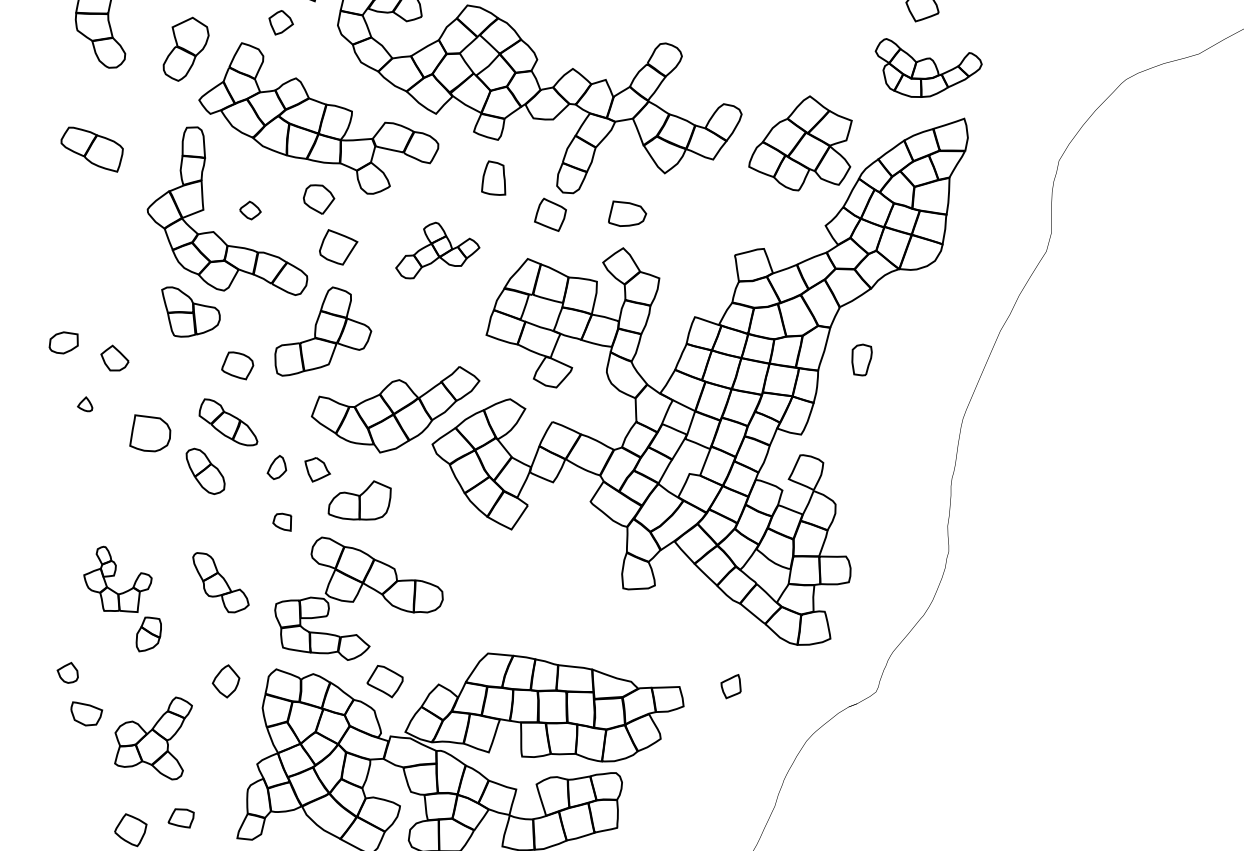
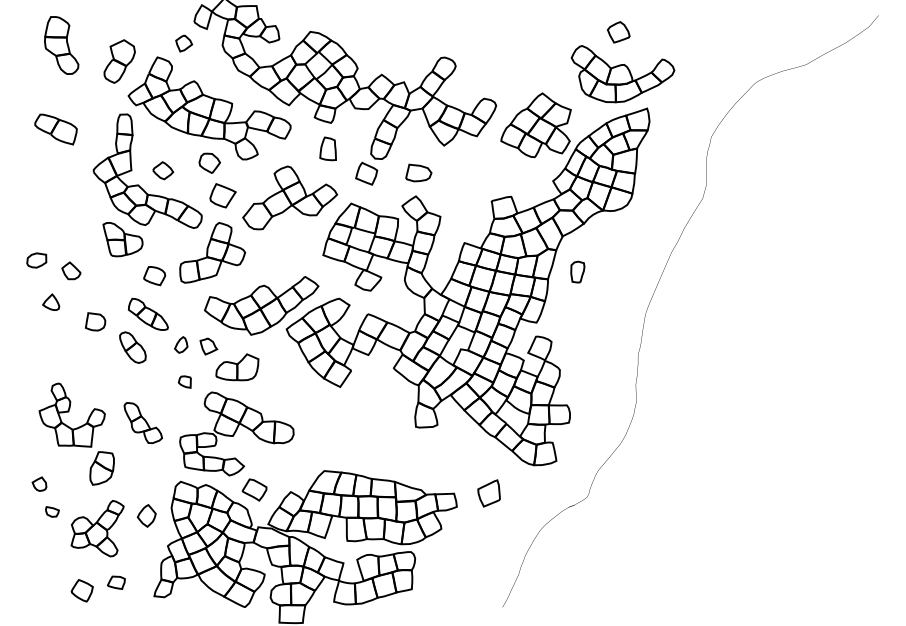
part: (927, 68) -> (622, 74), size x1.43
part: (250, 210) -> (163, 170), size x1.43
part: (438, 249) -> (290, 197), size x1.67
part: (85, 403) -> (51, 301), size x1.67
part: (150, 432) -> (95, 321), size x0.71
part: (122, 598) -> (76, 433), size x1.43
part: (225, 680) -> (146, 515), moved
part: (730, 686) -> (488, 493), size x1.67
part: (86, 713) -> (52, 511), size x0.62

